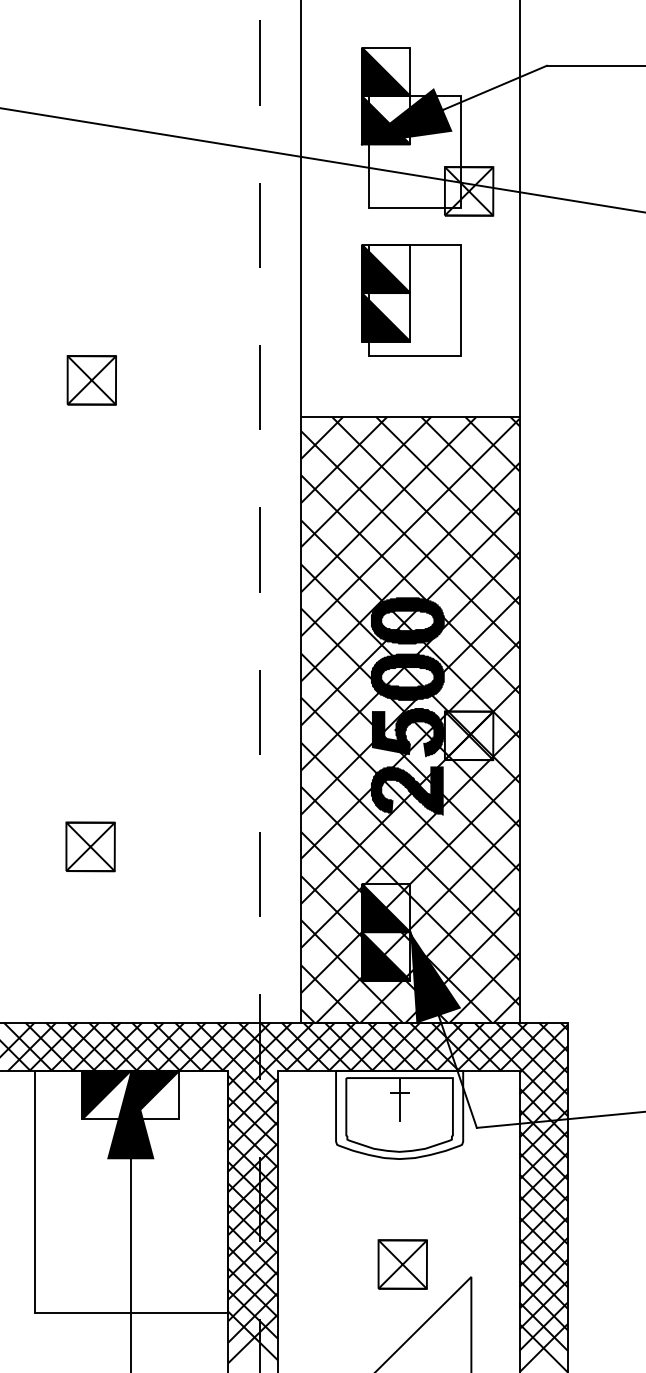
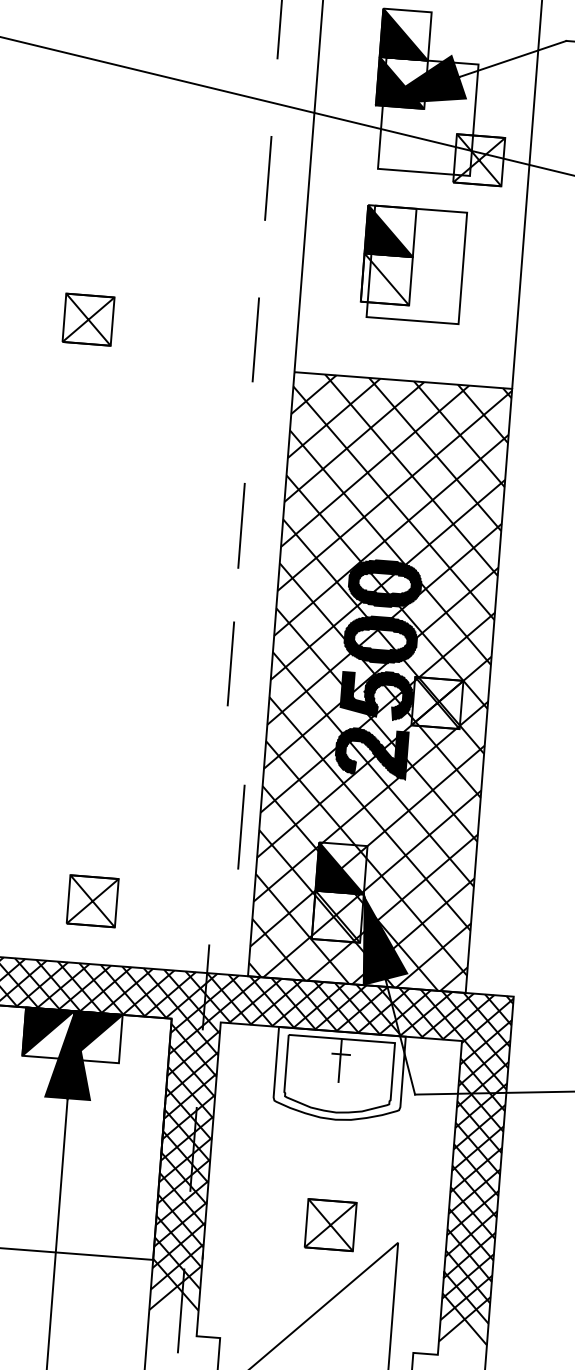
fill: (385, 317) -> (386, 279), removed
line: (259, 549) -> (240, 525), moved
part: (90, 846) -> (92, 900), moved
line: (259, 874) -> (240, 827), moved
fill: (385, 956) -> (337, 916), removed

